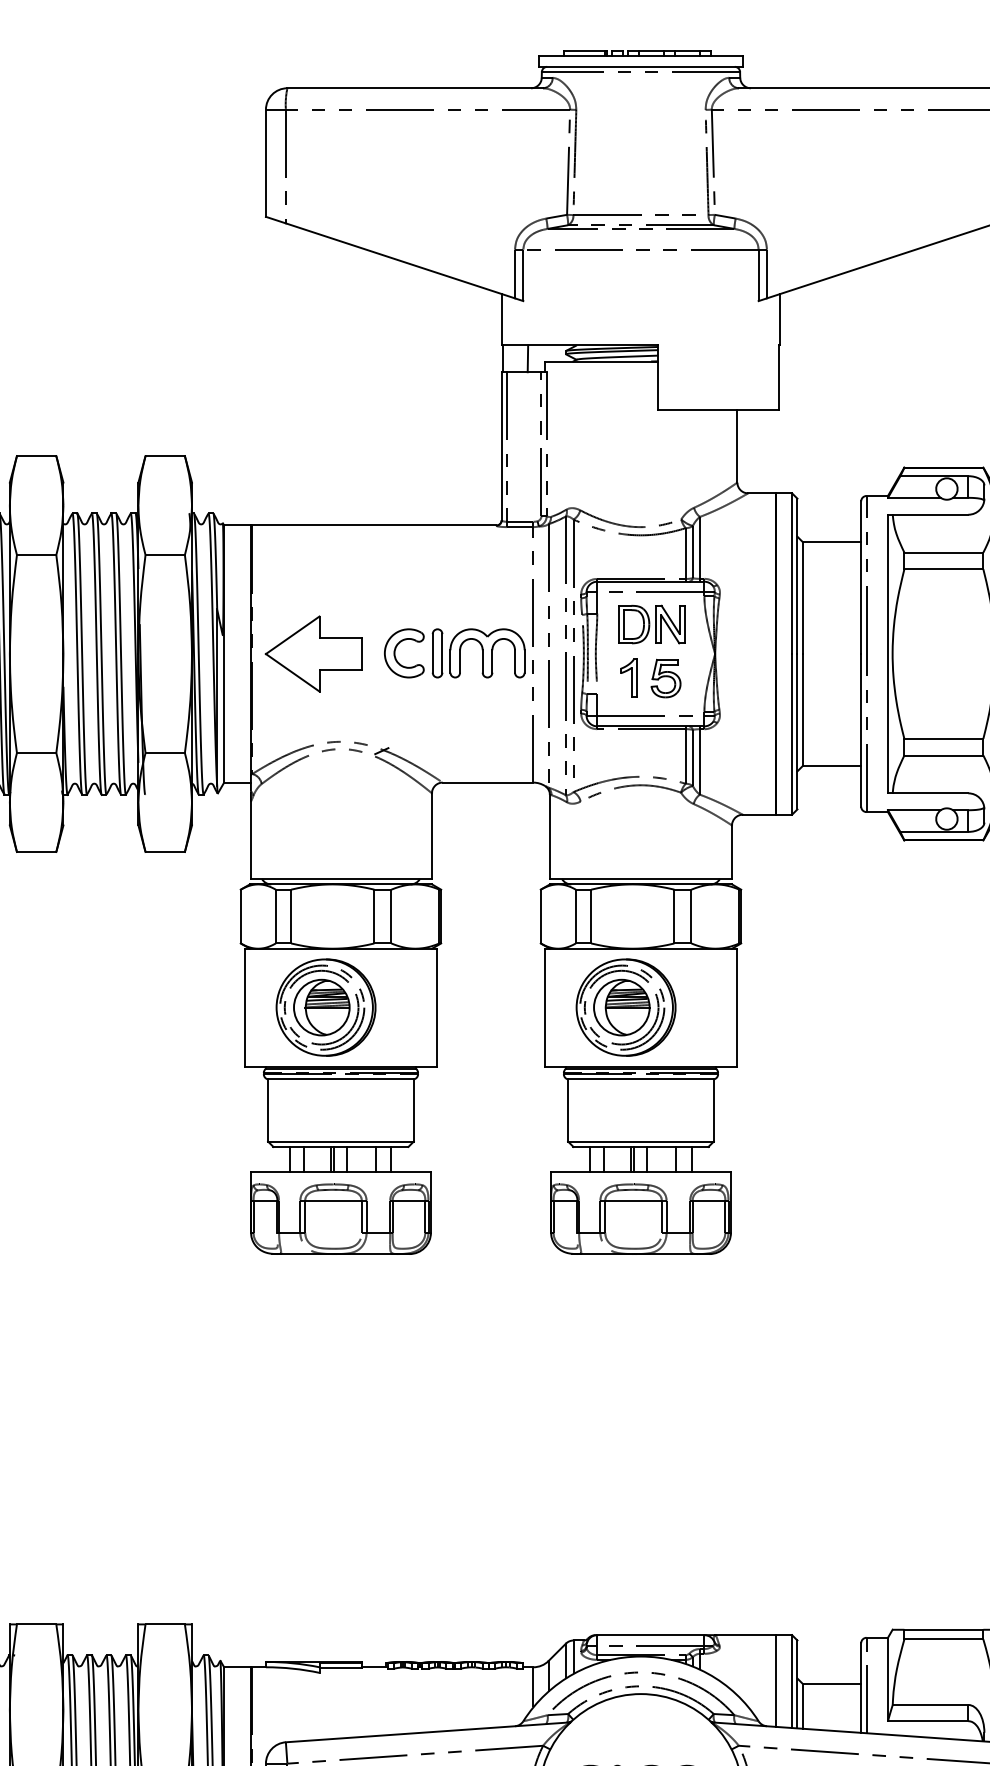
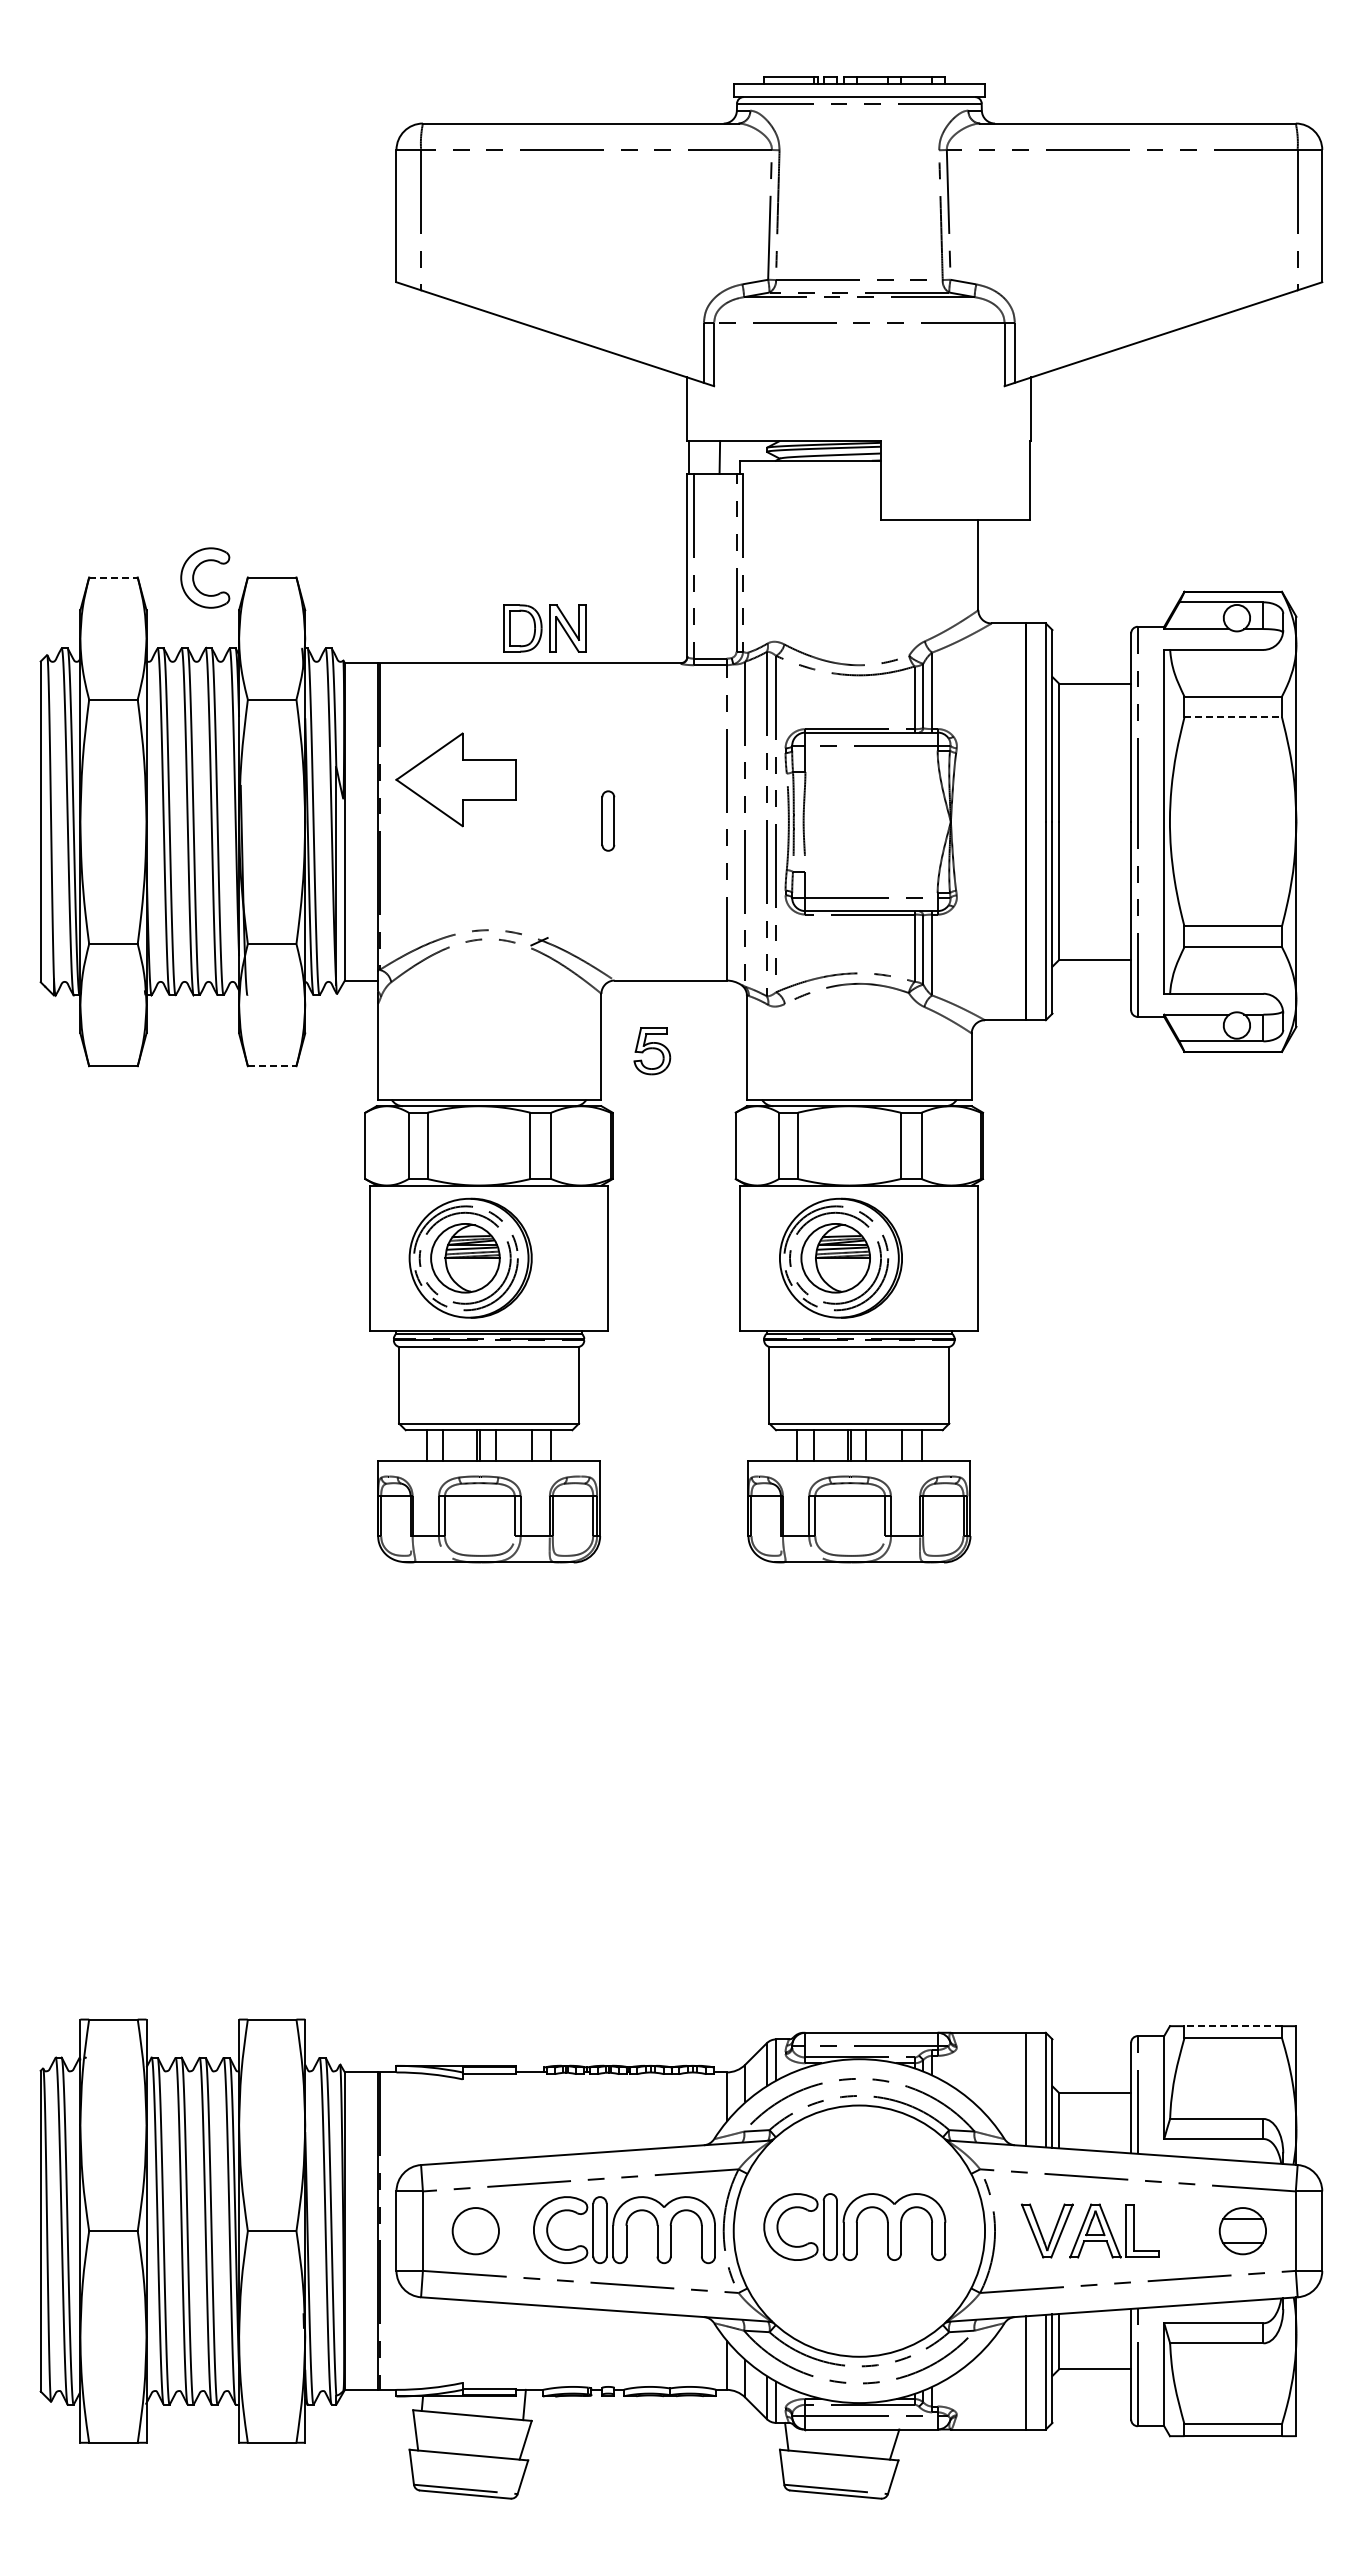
line: (36, 456) -> (113, 577), solid -> dashed
line: (944, 569) -> (1233, 717), solid -> dashed
part: (651, 624) -> (544, 628), moved
part: (395, 652) -> (194, 577), moved
part: (487, 652) -> (669, 820), removed
part: (313, 653) -> (455, 779), moved
part: (628, 678) -> (844, 851), removed
part: (666, 678) -> (652, 1051), moved
line: (165, 852) -> (272, 1066), solid -> dashed
line: (944, 1630) -> (1233, 2026), solid -> dashed

